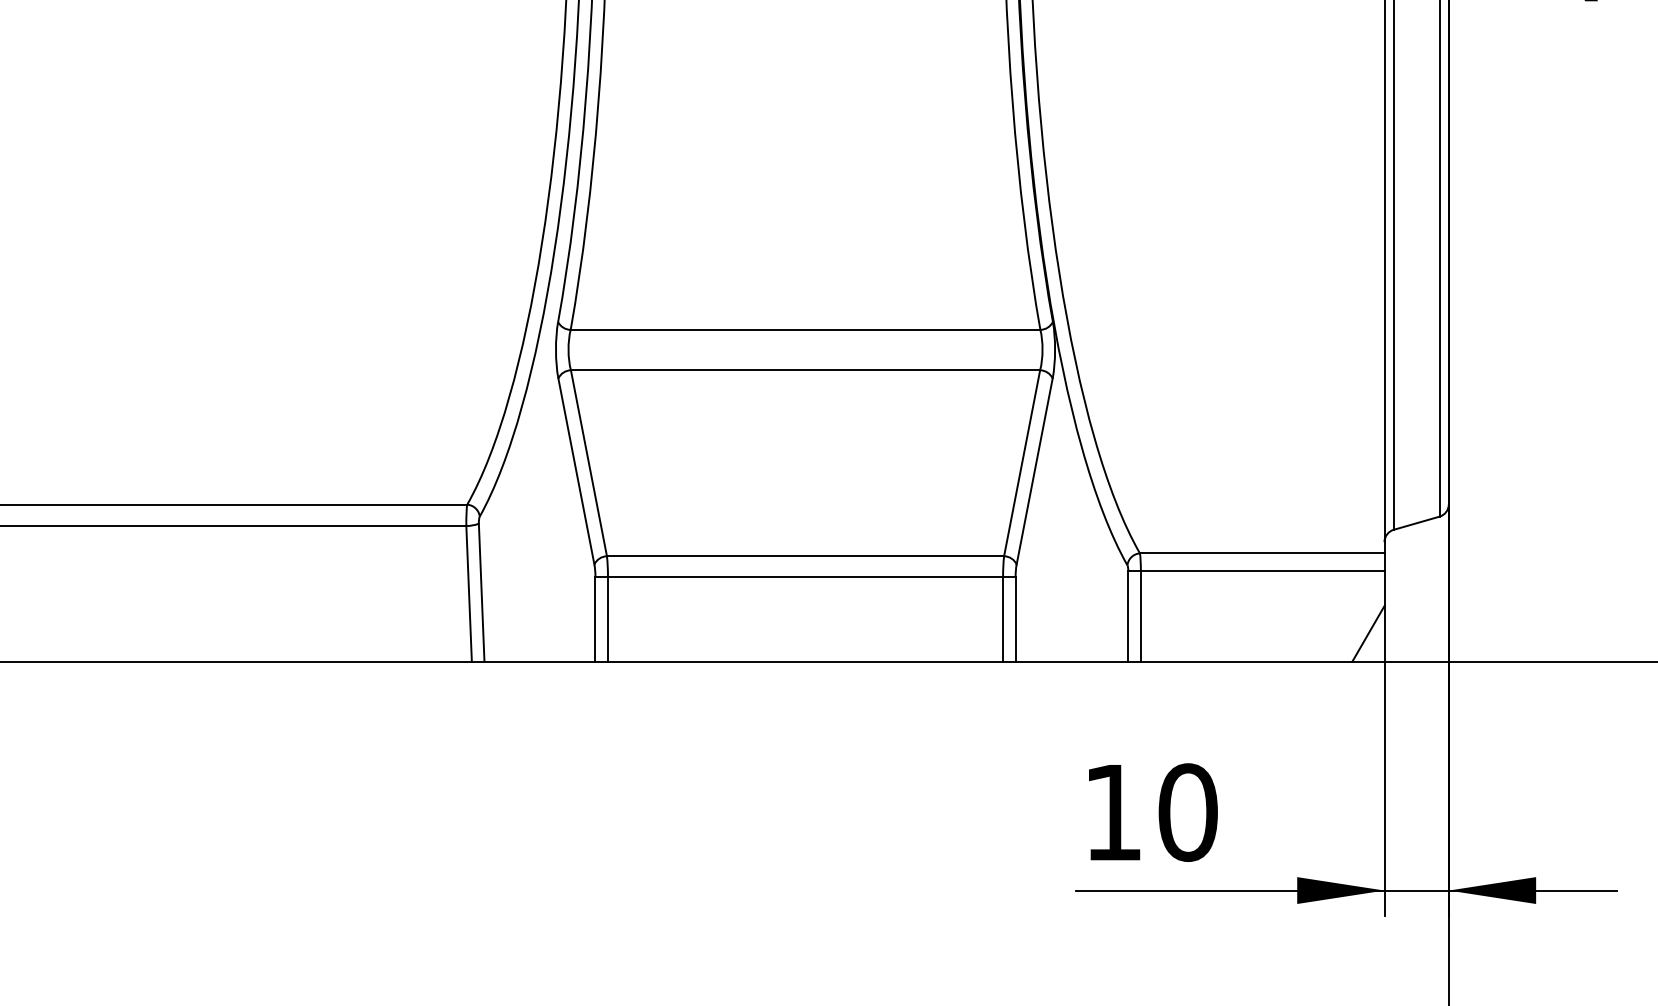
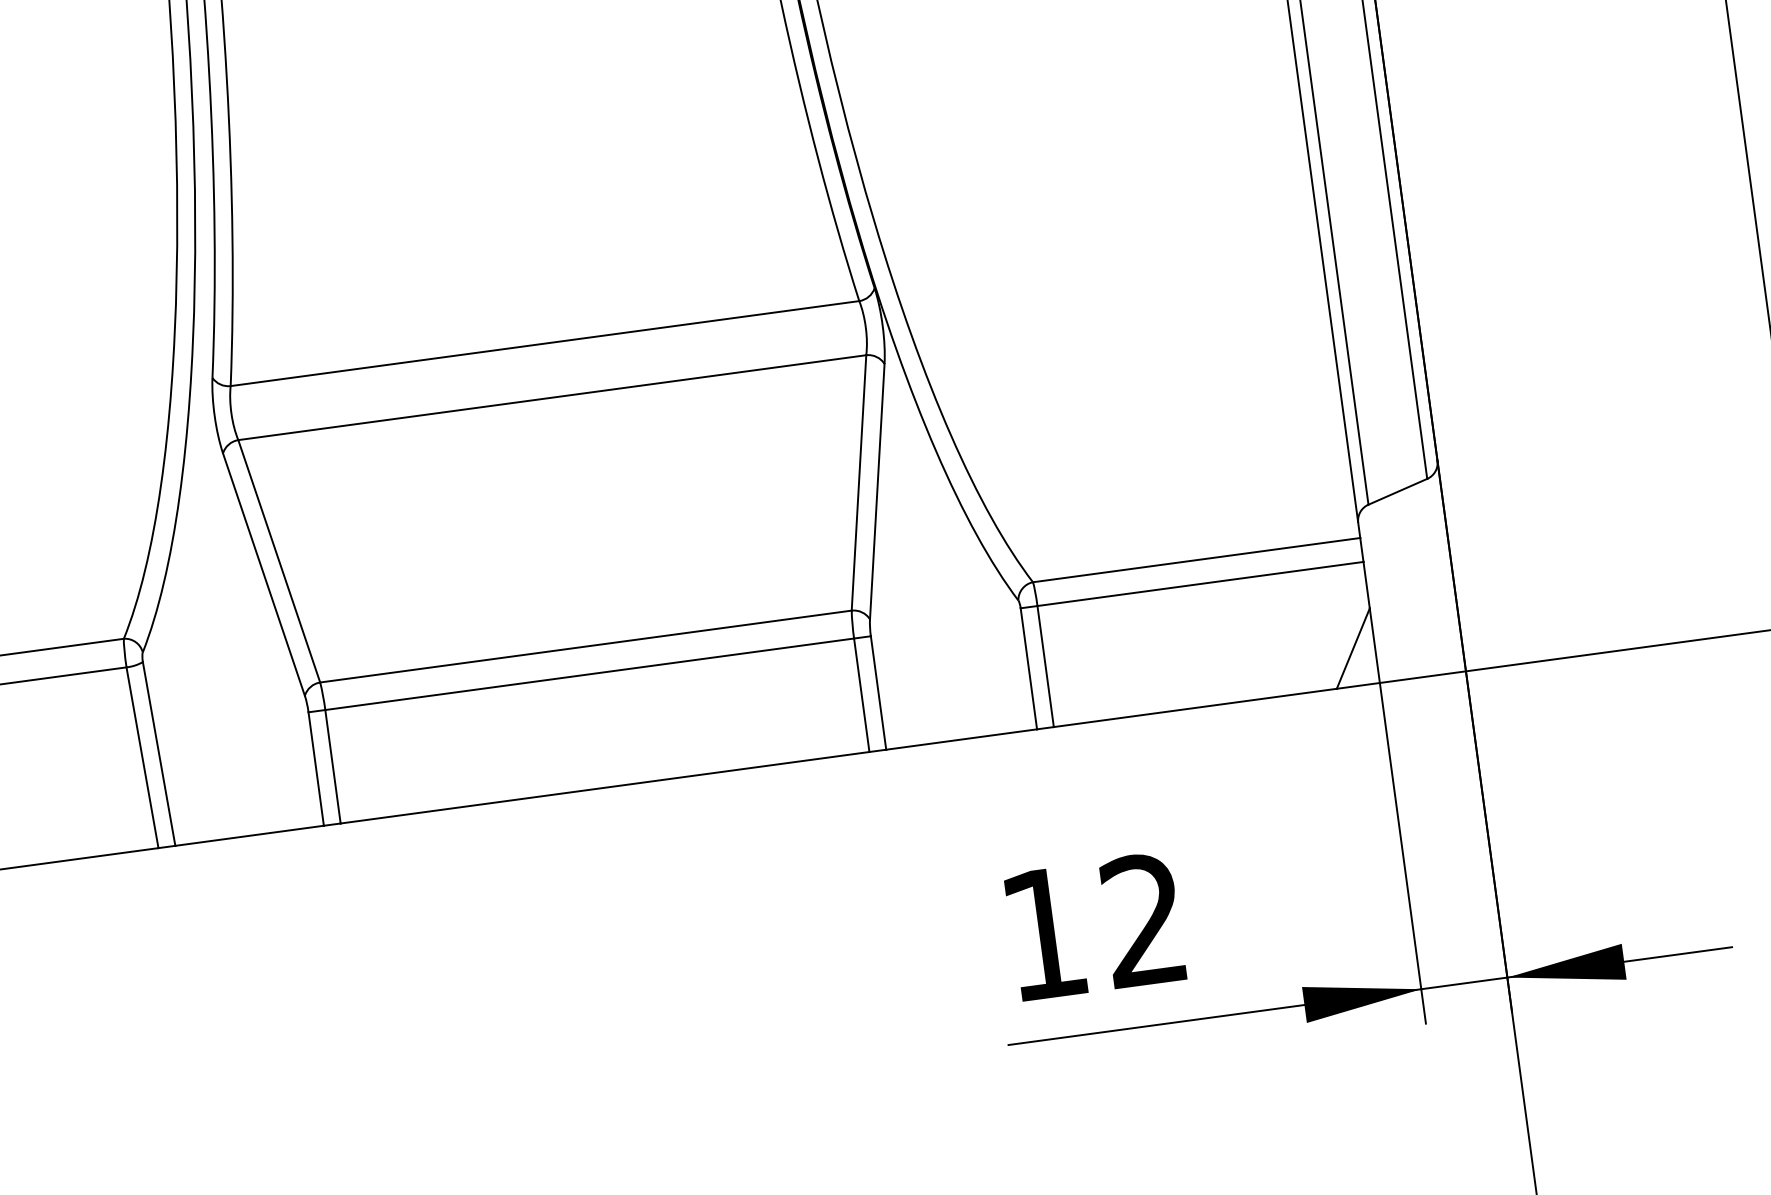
text: (1187, 812) -> (1143, 920), 10 -> 12

